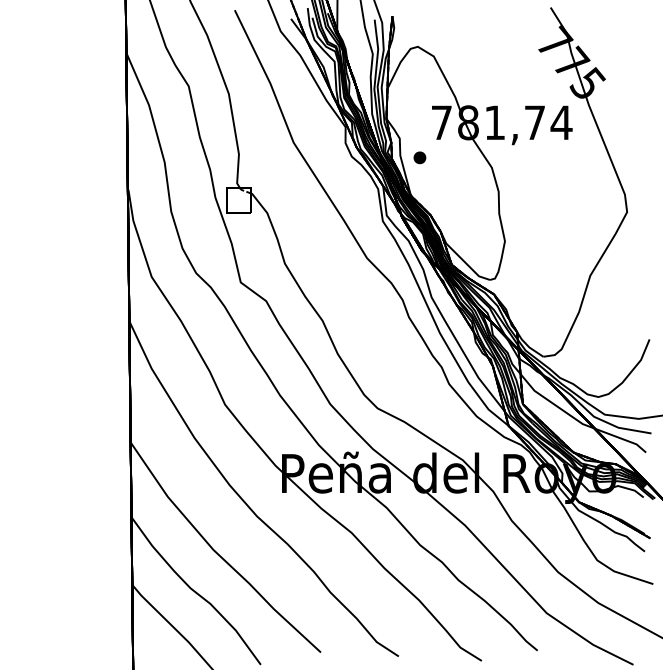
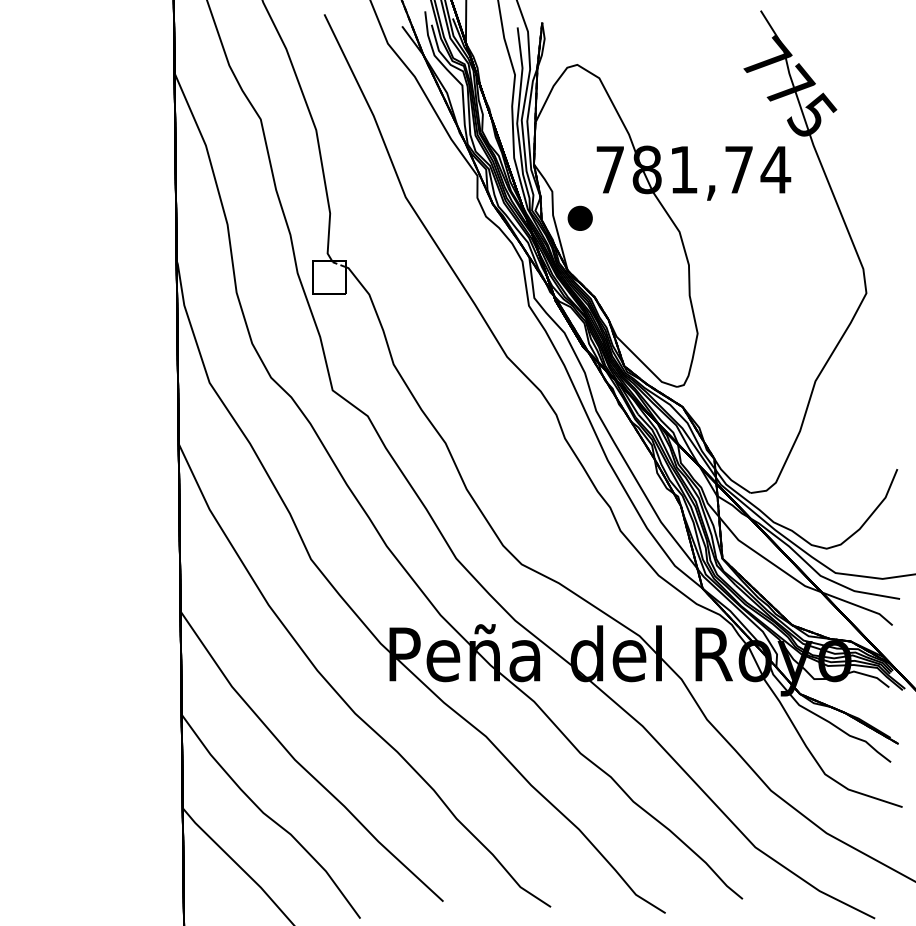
part: (419, 157) -> (579, 217), size x1.43

